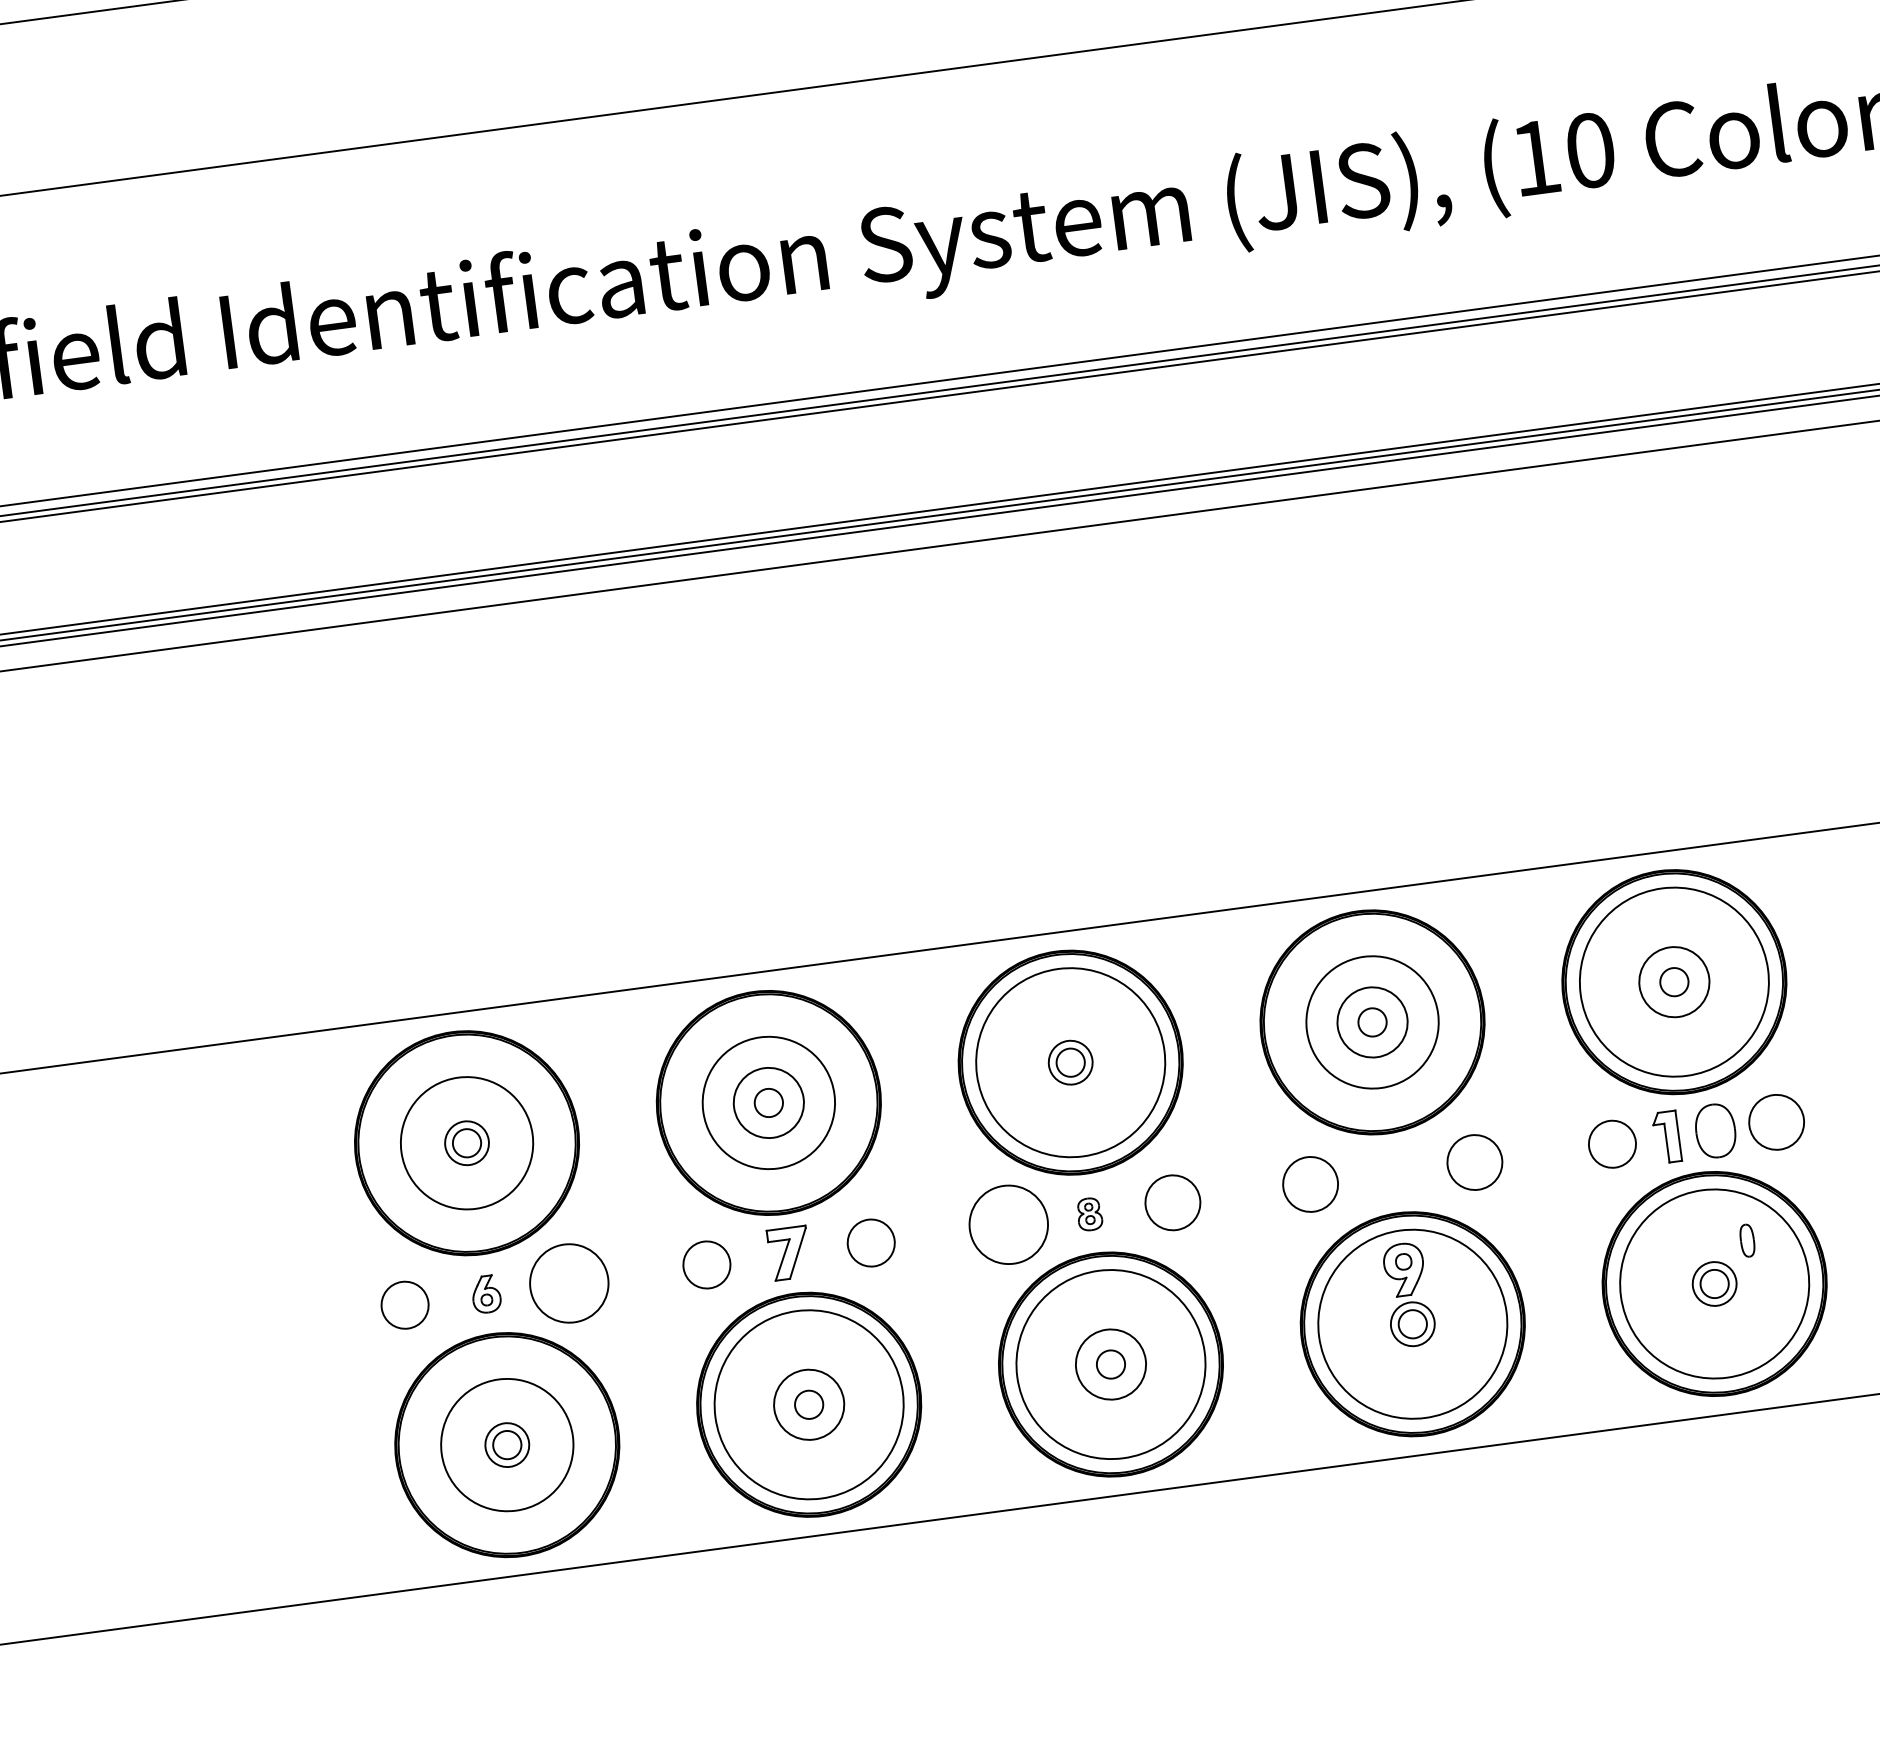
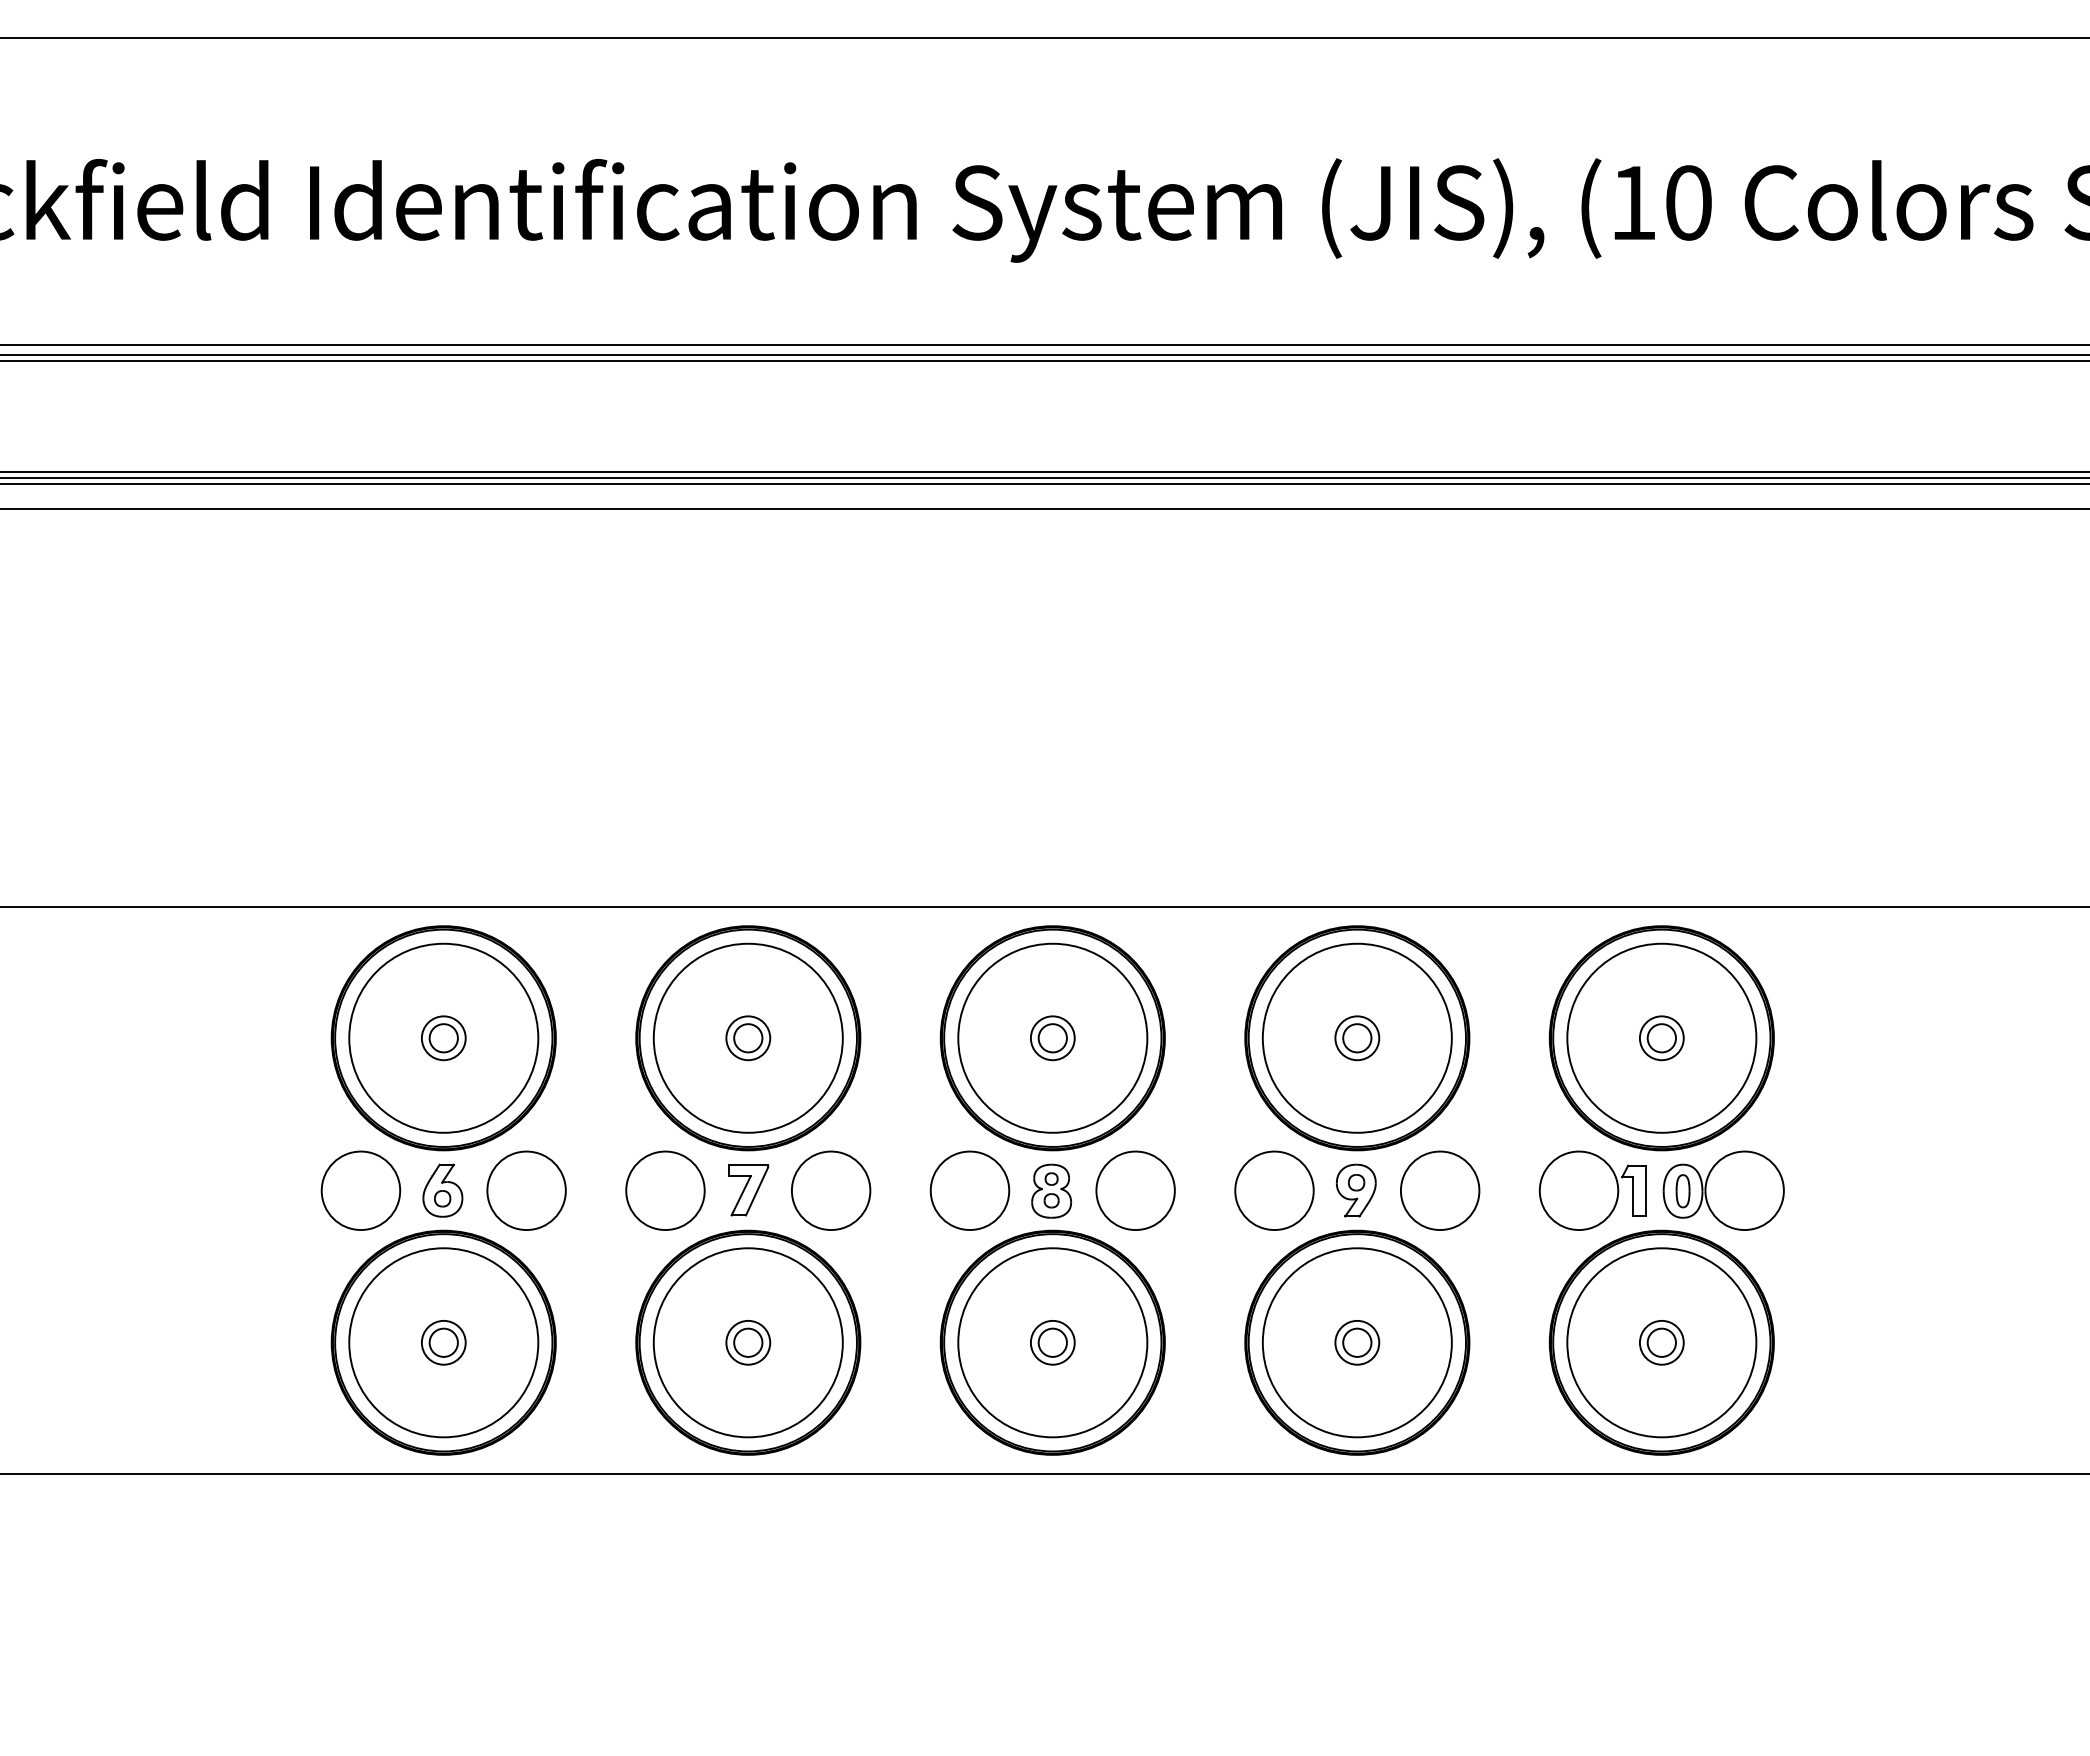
circle: (1674, 982) -> (1661, 1038), size x0.62
circle: (1371, 1021) -> (1356, 1037), size x1.43
circle: (1372, 1022) -> (1357, 1038), size x0.62
circle: (767, 1102) -> (747, 1037), size x1.43
circle: (769, 1103) -> (748, 1038), size x0.62
circle: (1776, 1122) -> (1744, 1190), size x1.43
circle: (466, 1142) -> (443, 1037), size x1.43
circle: (1611, 1144) -> (1578, 1190), size x1.67
circle: (1475, 1162) -> (1440, 1190), size x1.43
circle: (1310, 1184) -> (1274, 1190), size x1.43
circle: (1172, 1202) -> (1135, 1190), size x1.43
part: (1089, 1213) -> (1051, 1190), size x1.67
part: (1746, 1241) -> (1682, 1191), moved
circle: (871, 1242) -> (831, 1190), size x1.67
circle: (706, 1264) -> (665, 1190), size x1.67
part: (1404, 1269) -> (1356, 1190), moved
part: (485, 1294) -> (442, 1190), size x1.43
circle: (404, 1305) -> (360, 1190), size x1.67
circle: (1110, 1364) -> (1052, 1342), size x0.62
circle: (809, 1404) -> (748, 1342), size x0.62
circle: (506, 1444) -> (443, 1342), size x1.43

